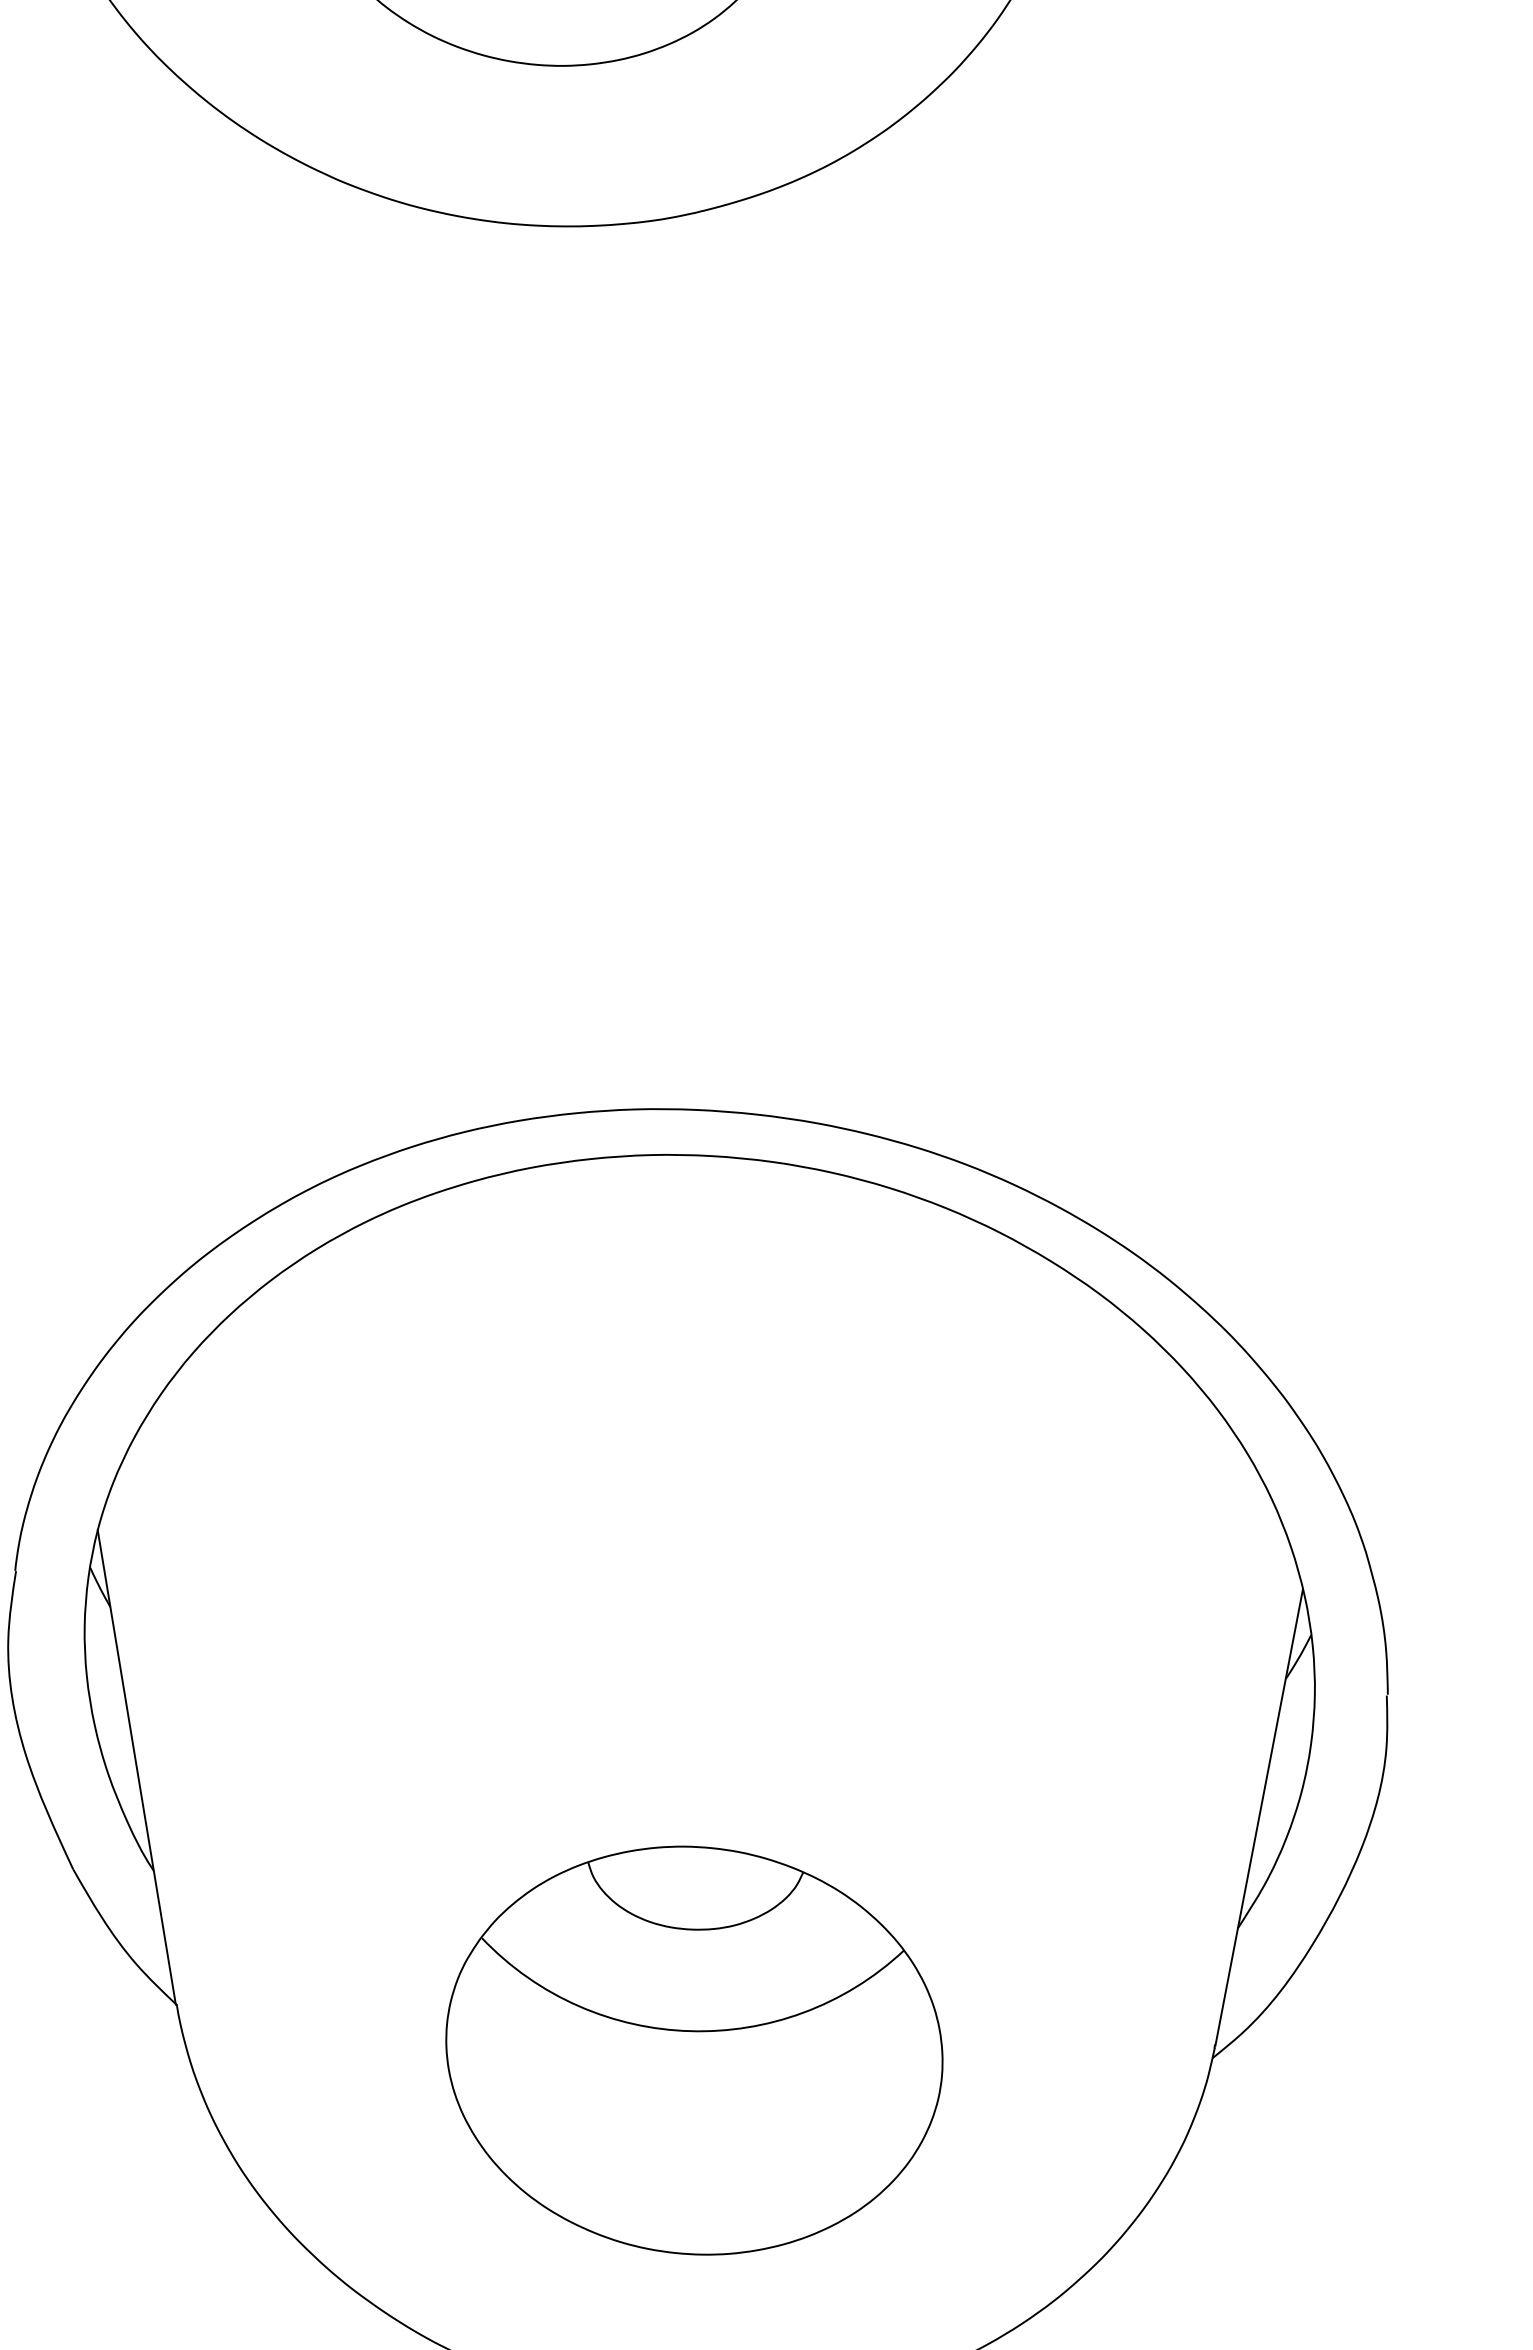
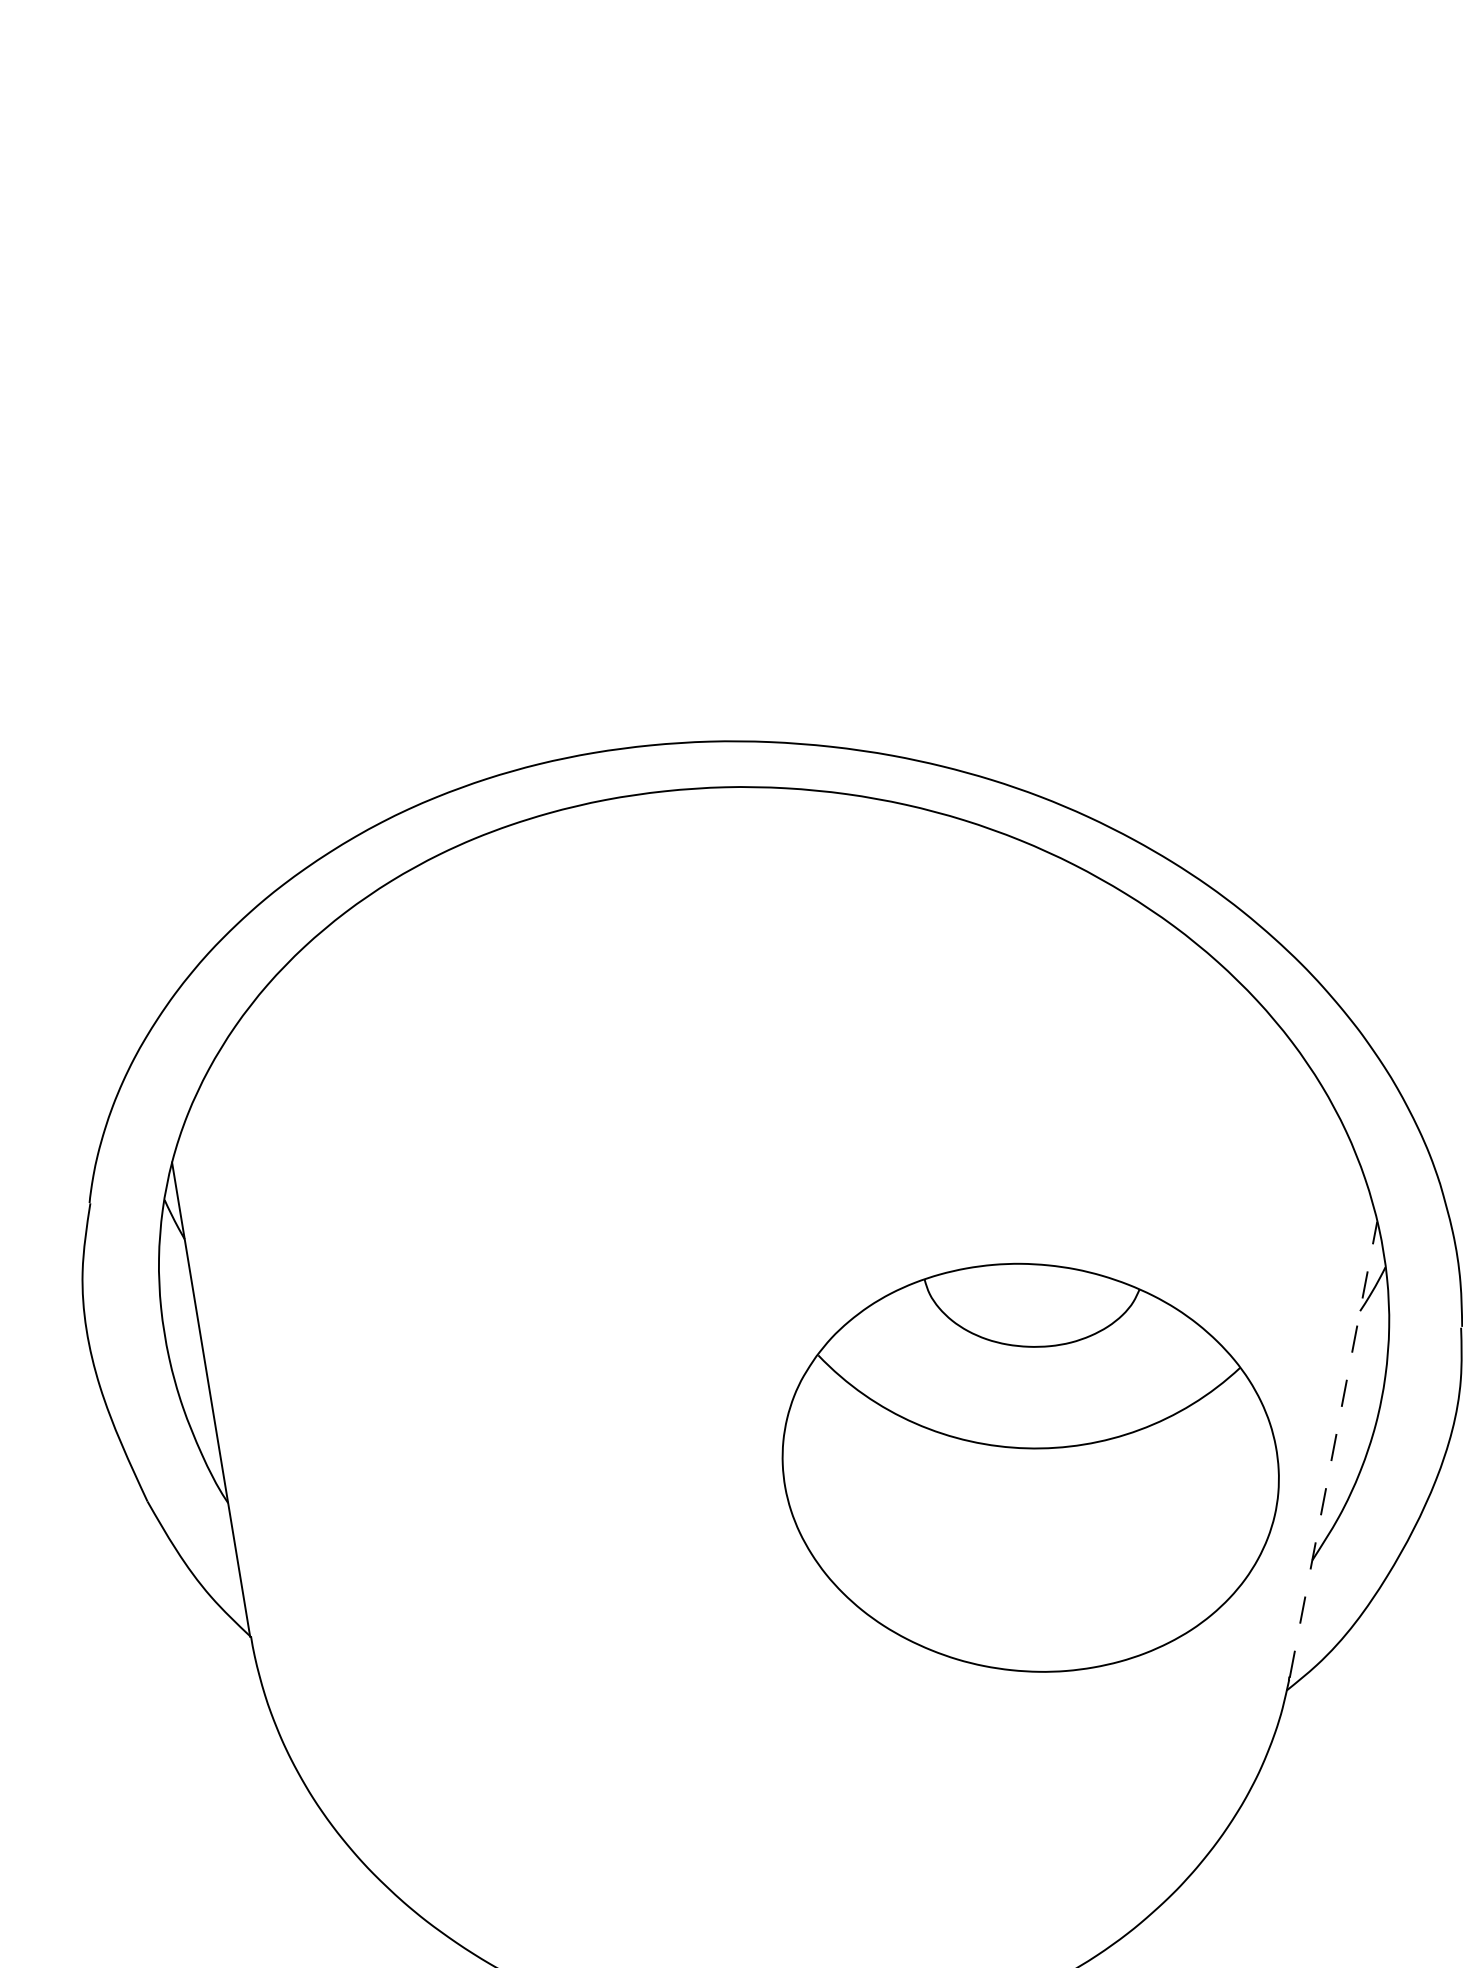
line: (1259, 1817) -> (1333, 1449), solid -> dashed
part: (694, 2050) -> (1030, 1467), moved

